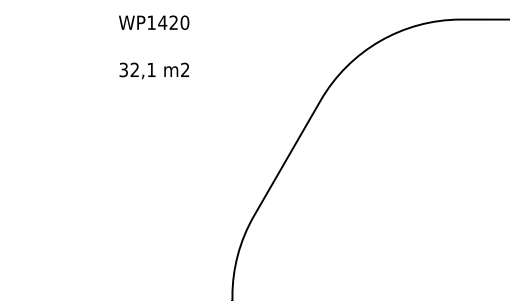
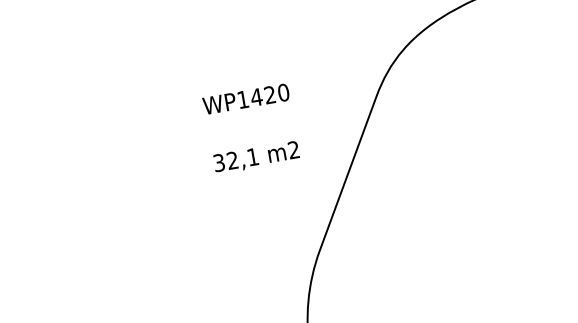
text: (154, 47) -> (251, 129), moved

